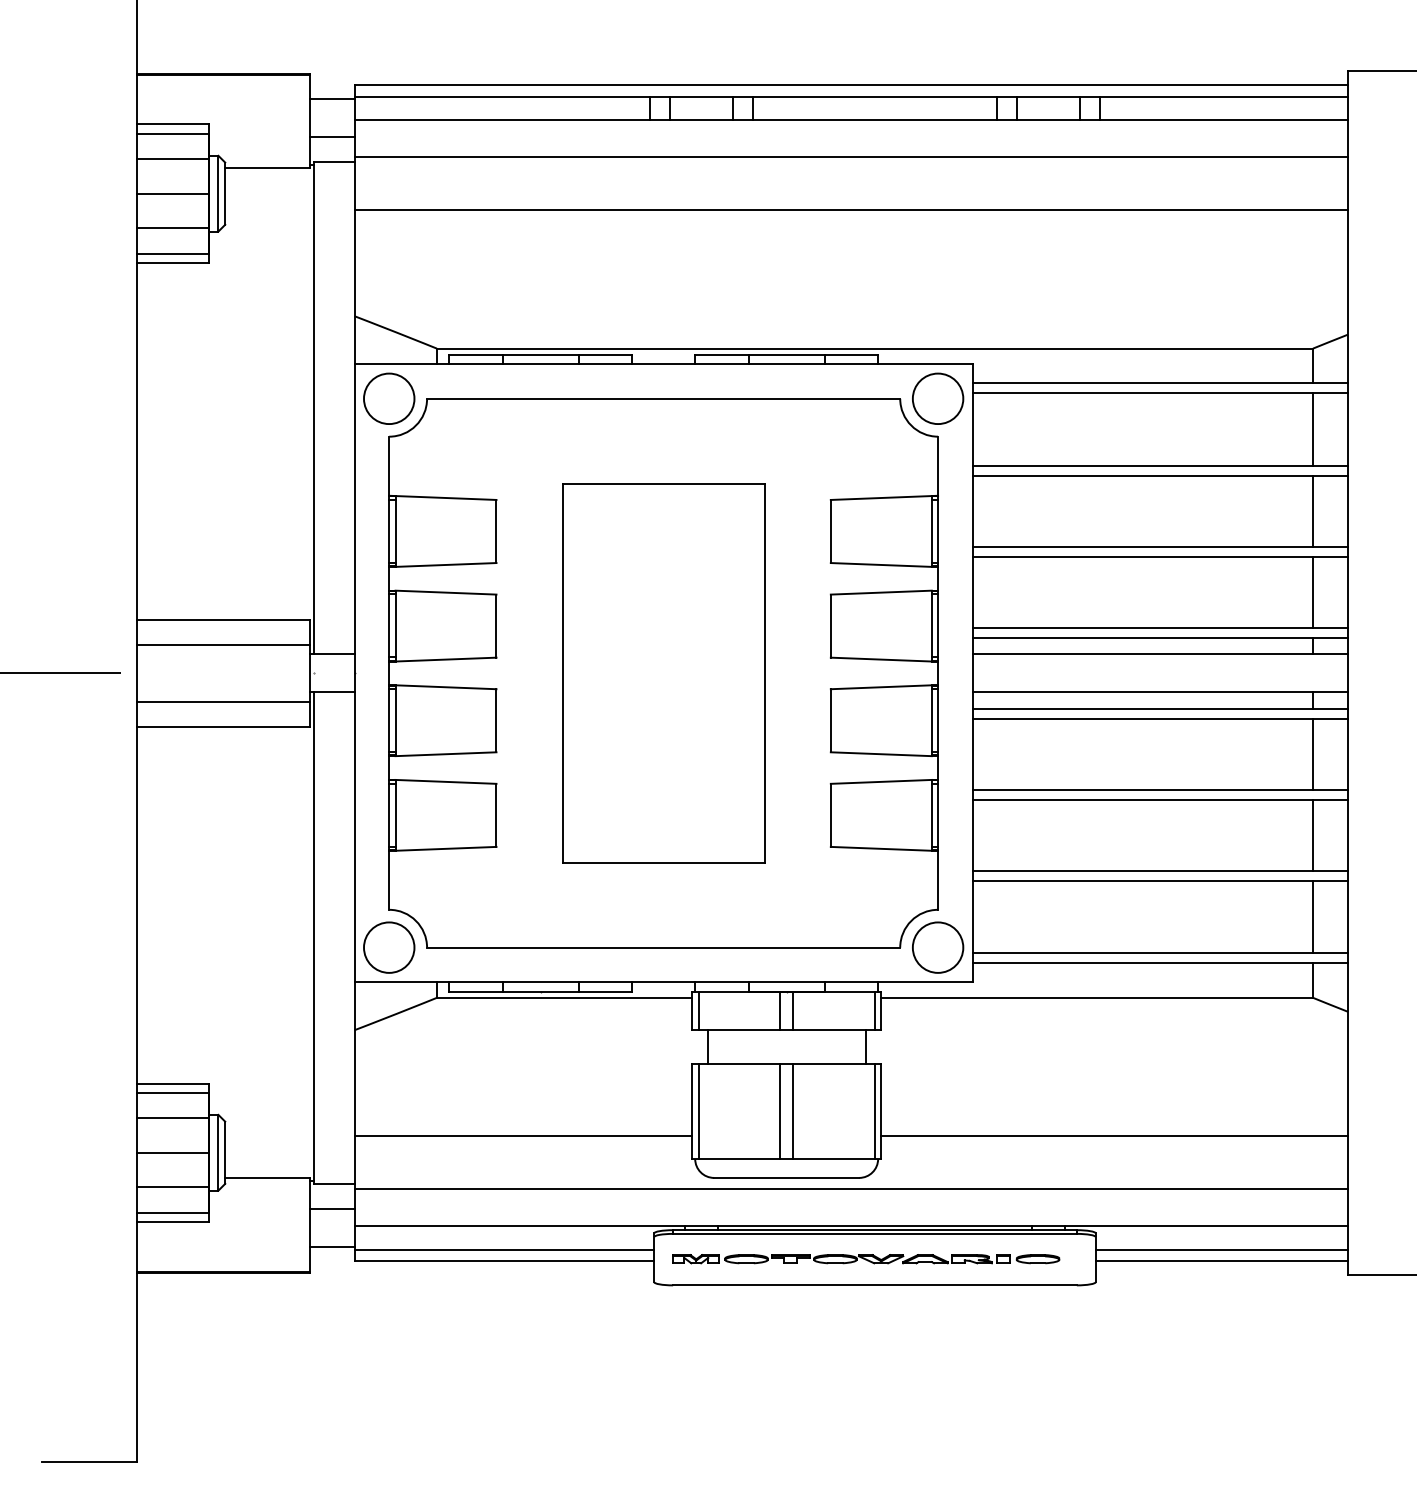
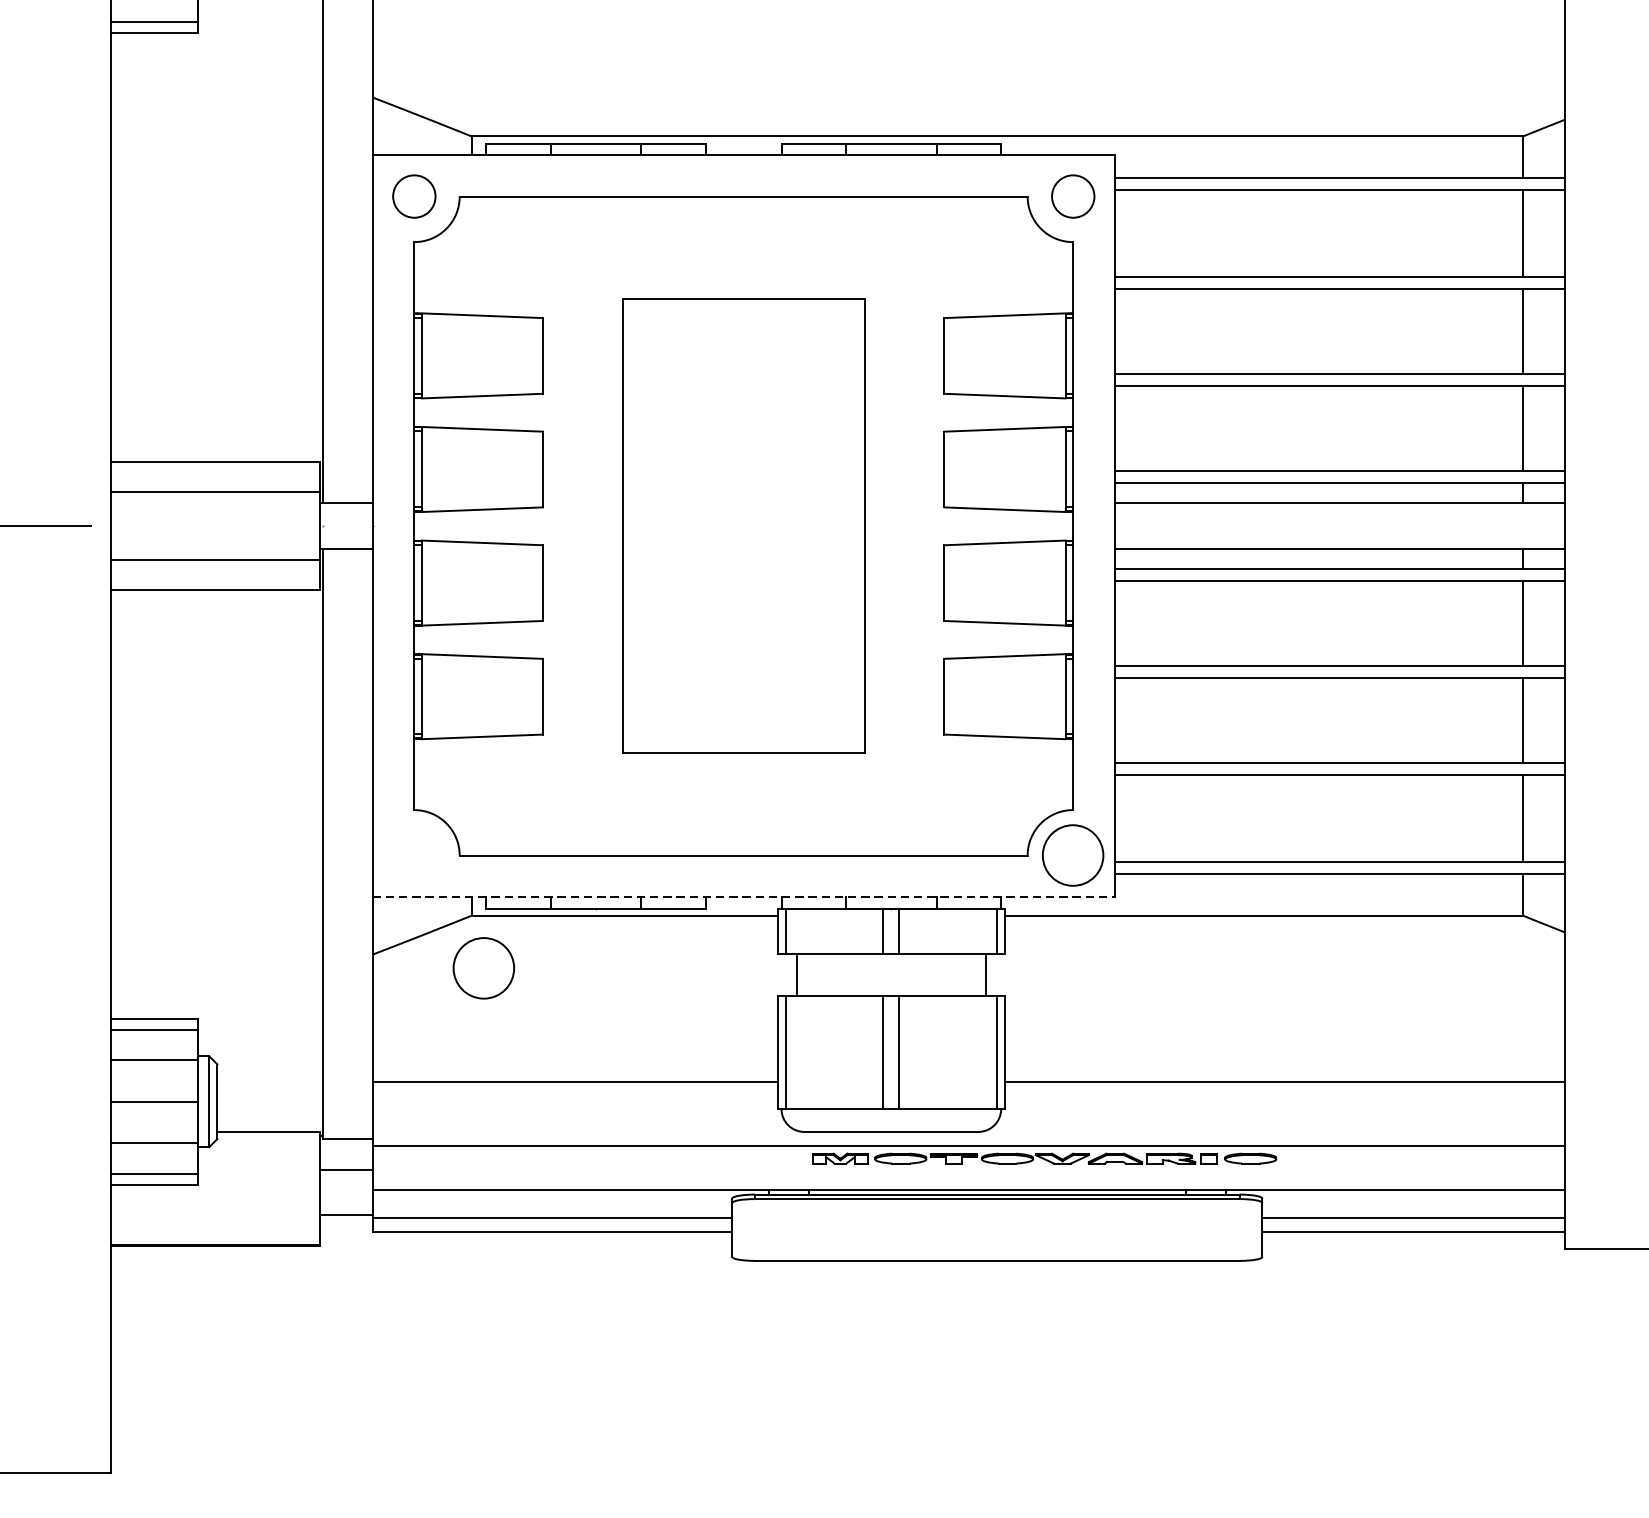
circle: (389, 398) -> (414, 196), size x0.7
circle: (938, 398) -> (1073, 196), size x0.7
circle: (389, 947) -> (484, 968), moved
line: (664, 982) -> (744, 897), solid -> dashed
part: (866, 1259) -> (1044, 1159), moved

